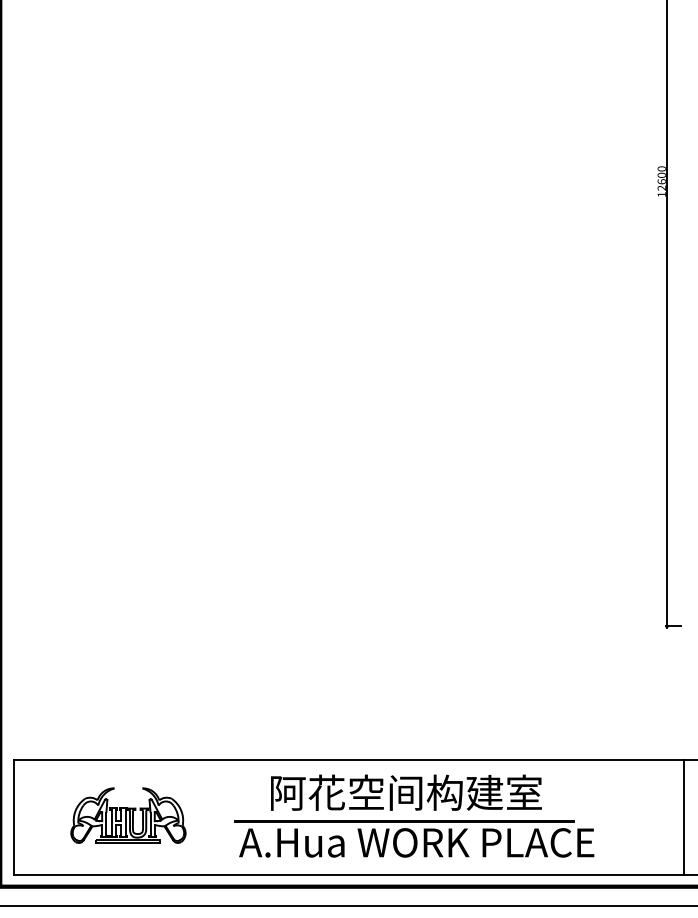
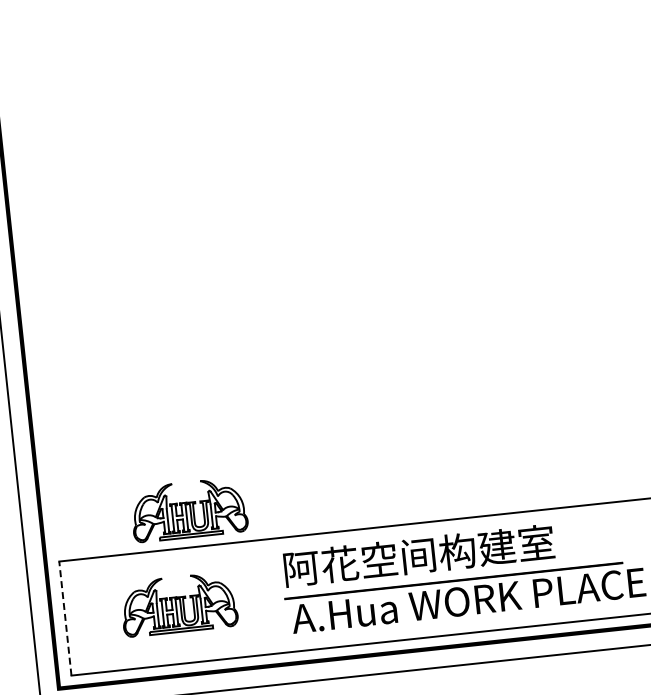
part: (148, 722) -> (189, 509), added
text: (406, 792) -> (419, 555), moved
line: (13, 817) -> (64, 618), solid -> dashed

